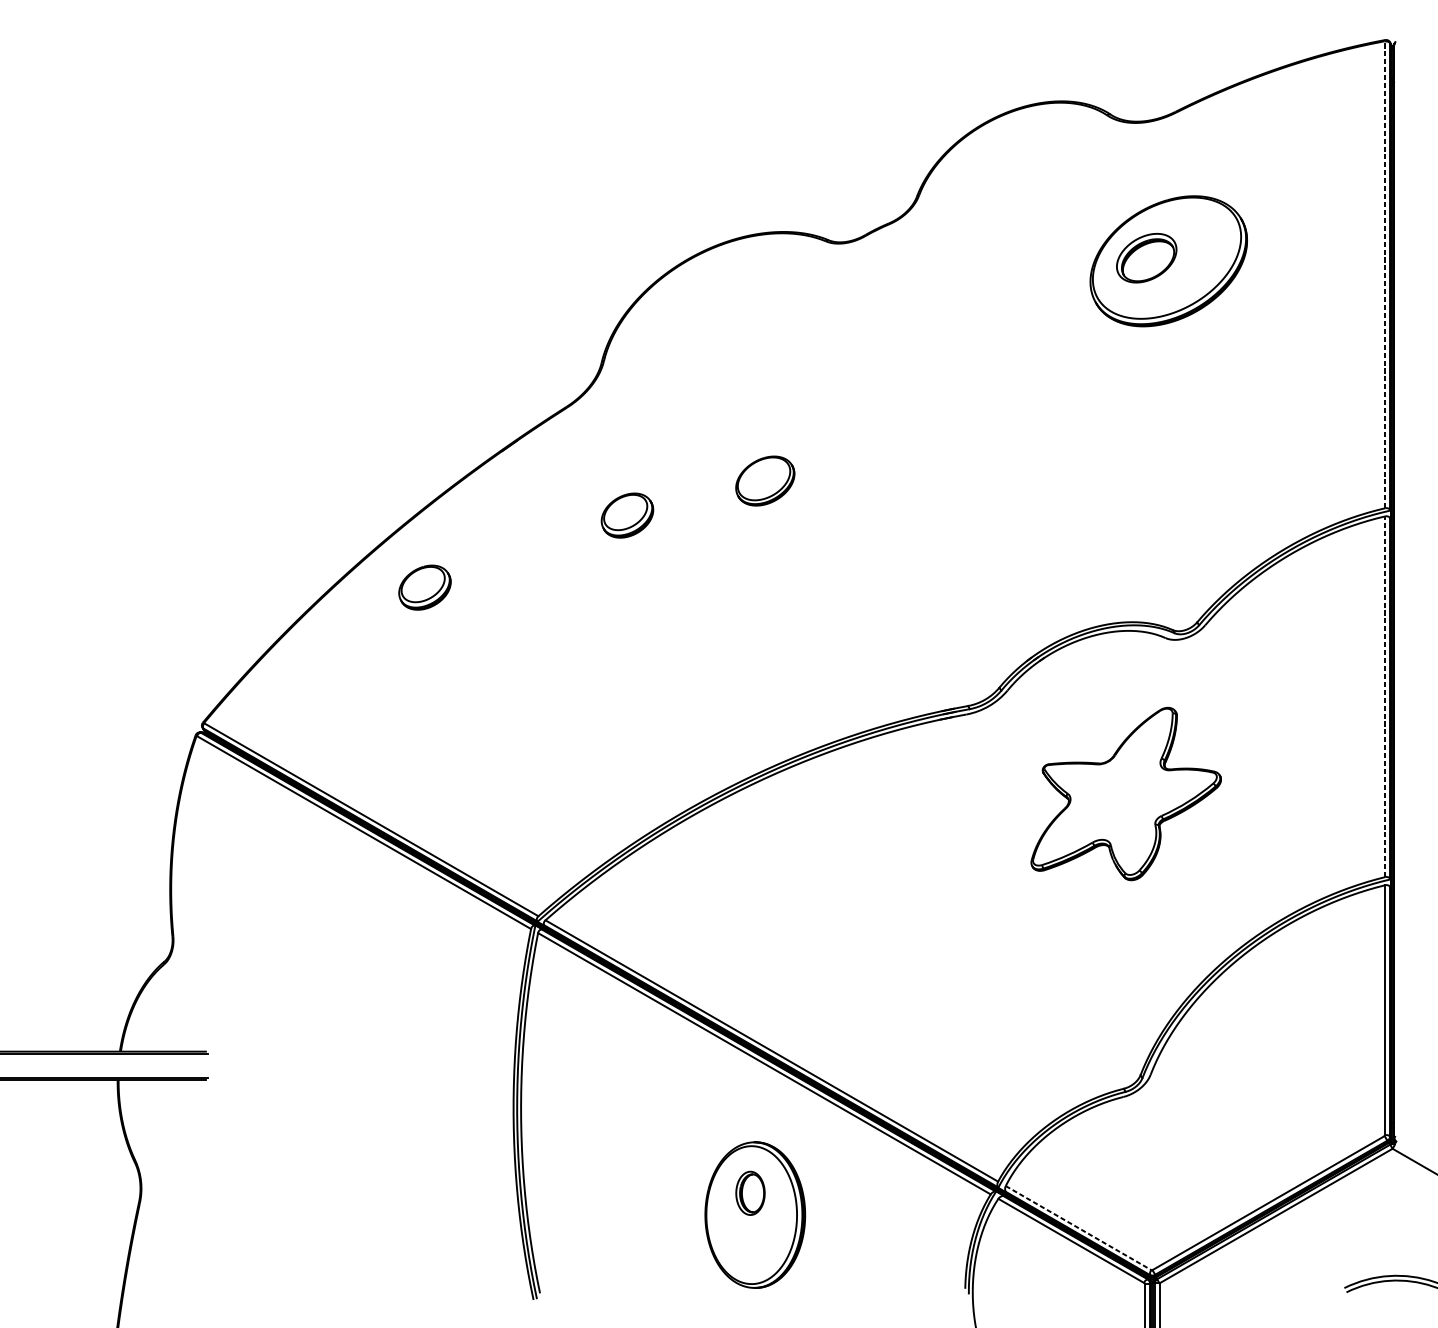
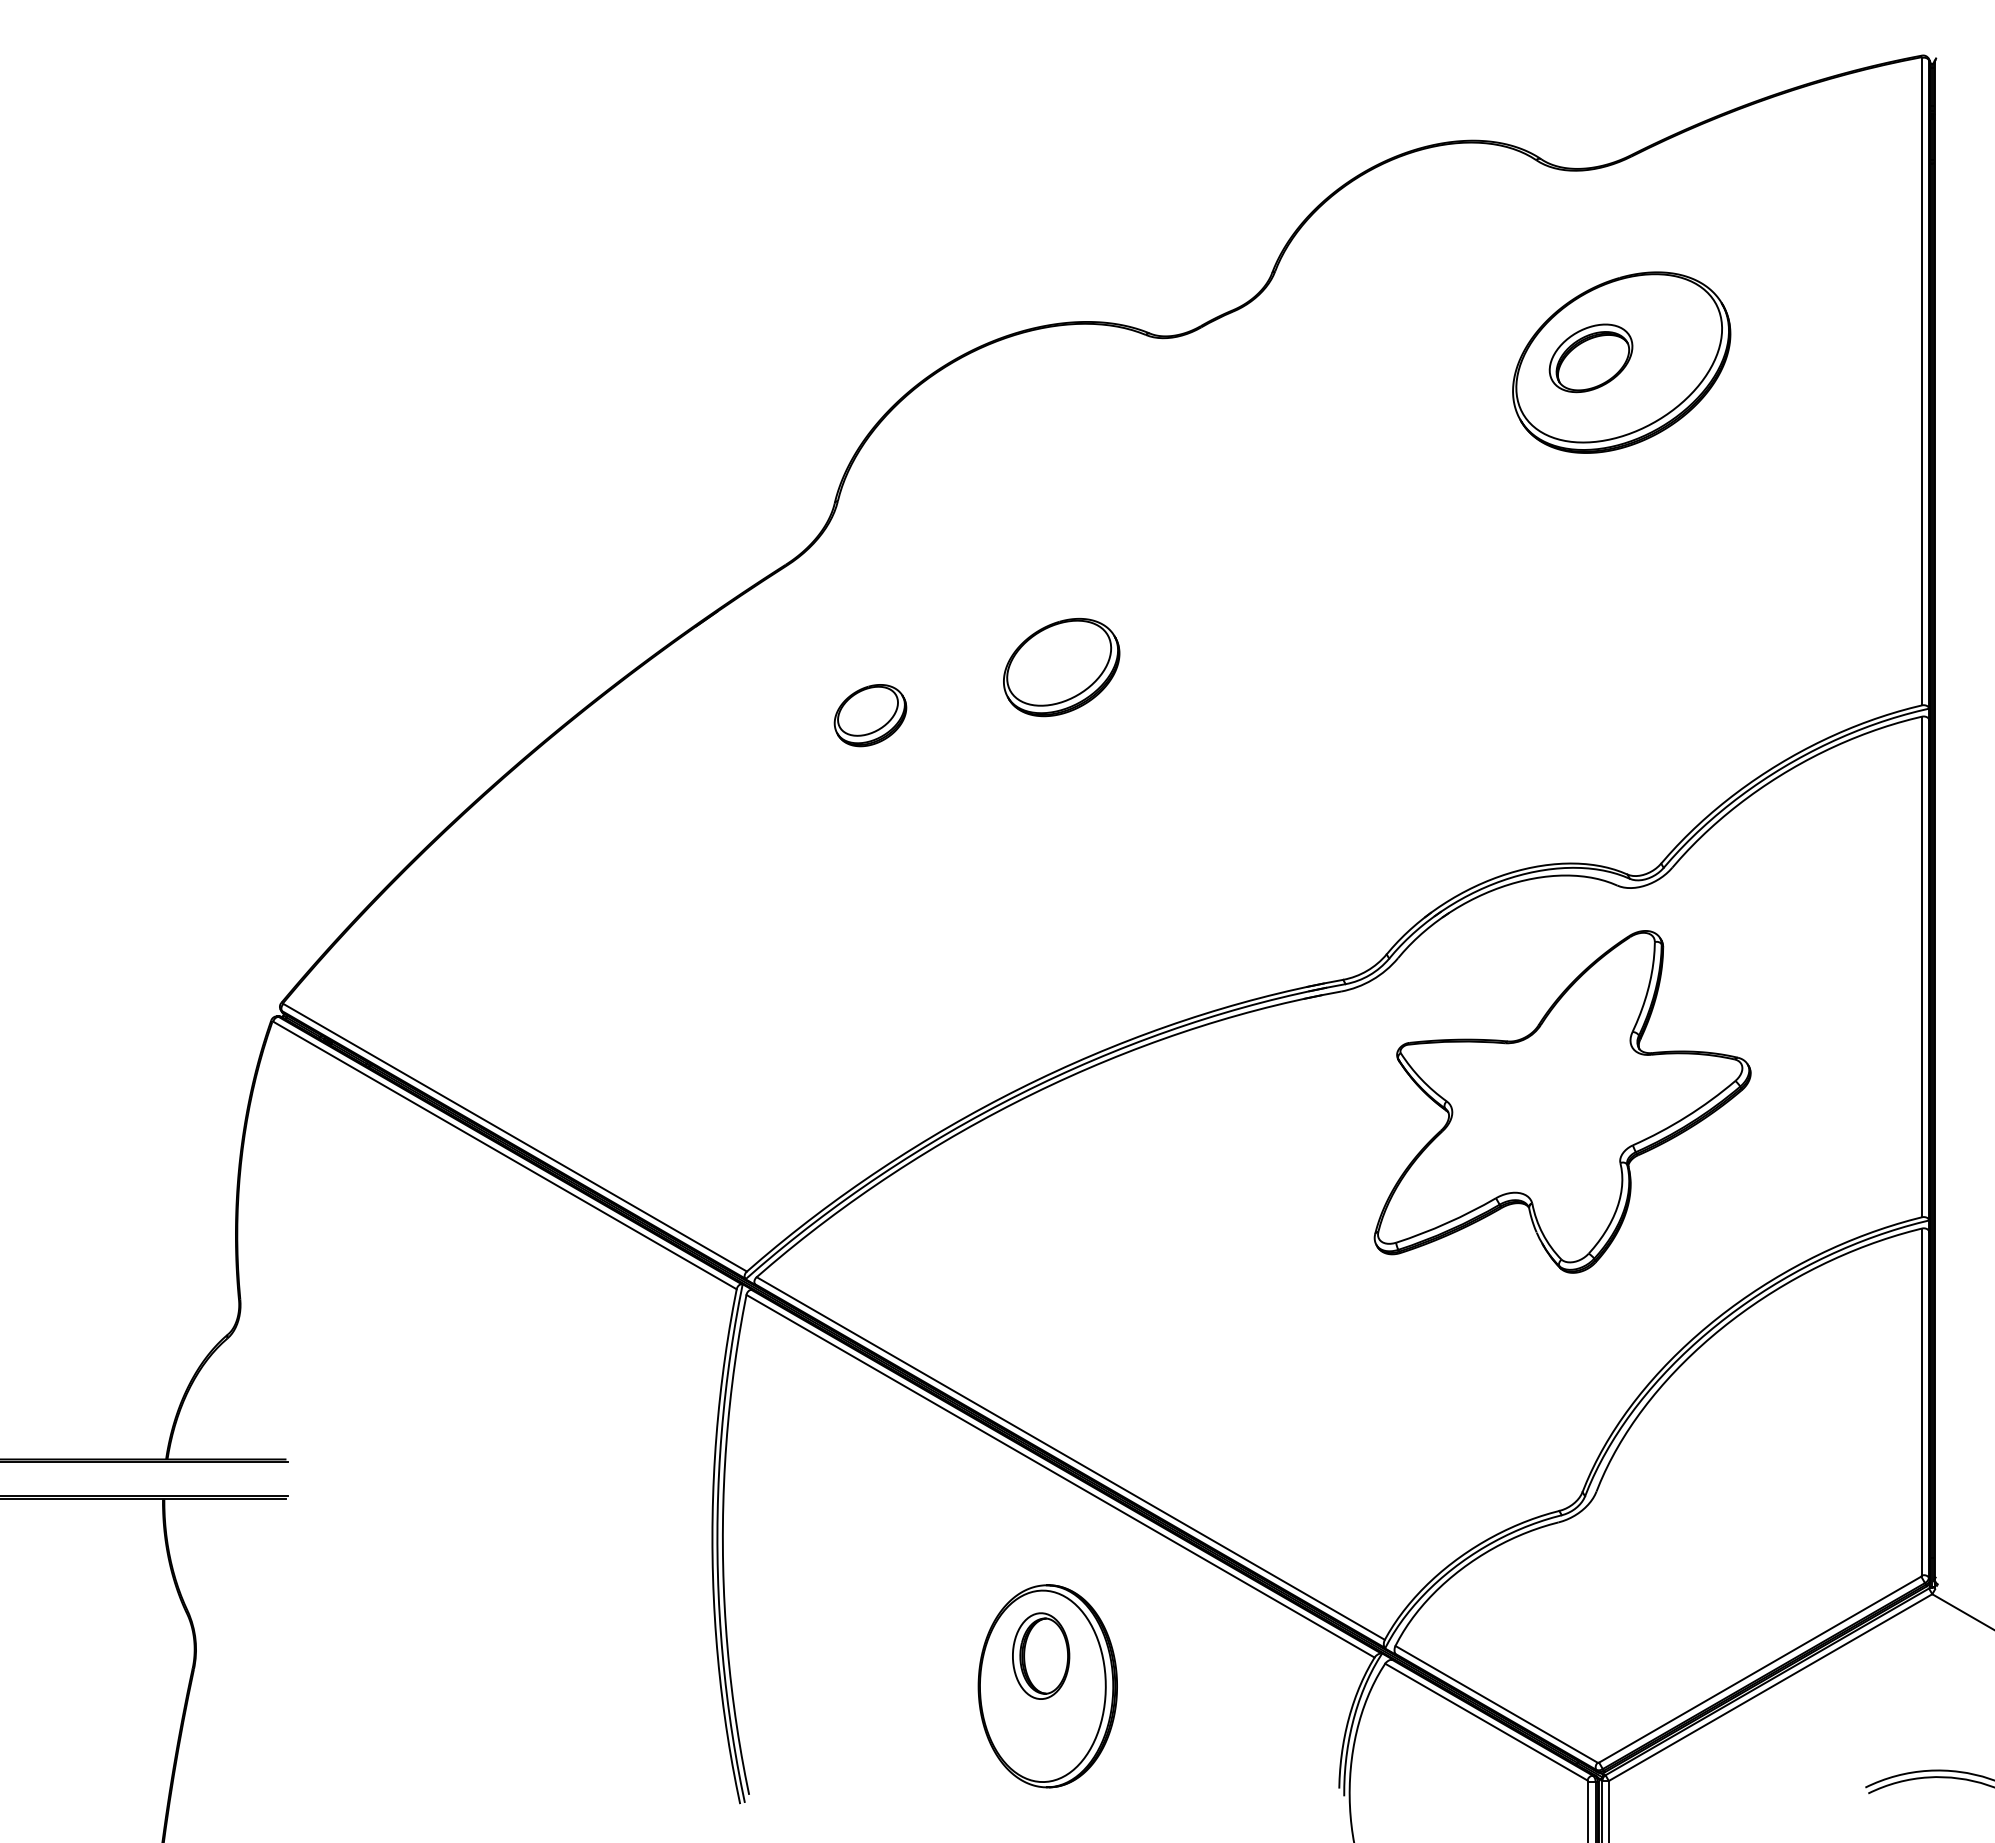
line: (1385, 274) -> (1922, 381), dashed -> solid
part: (765, 480) -> (1061, 667), size x1.43
part: (424, 587) -> (589, 815), removed
line: (1385, 696) -> (1922, 966), dashed -> solid
part: (1126, 793) -> (1562, 1101), size x1.43
part: (750, 1192) -> (1041, 1655), size x1.43
line: (1078, 1228) -> (1496, 1704), dashed -> solid

